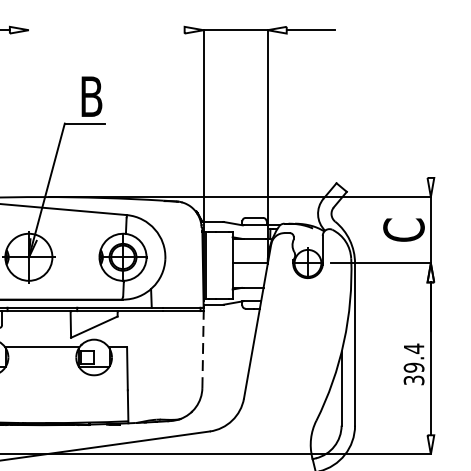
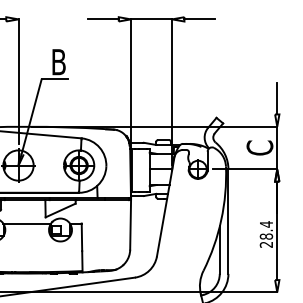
line: (159, 30) -> (102, 19), added
line: (28, 126) -> (18, 81), added
line: (431, 153) -> (277, 98), added
line: (202, 348) -> (130, 224), dashed -> solid
text: (414, 373) -> (266, 240), 39.4 -> 28.4

